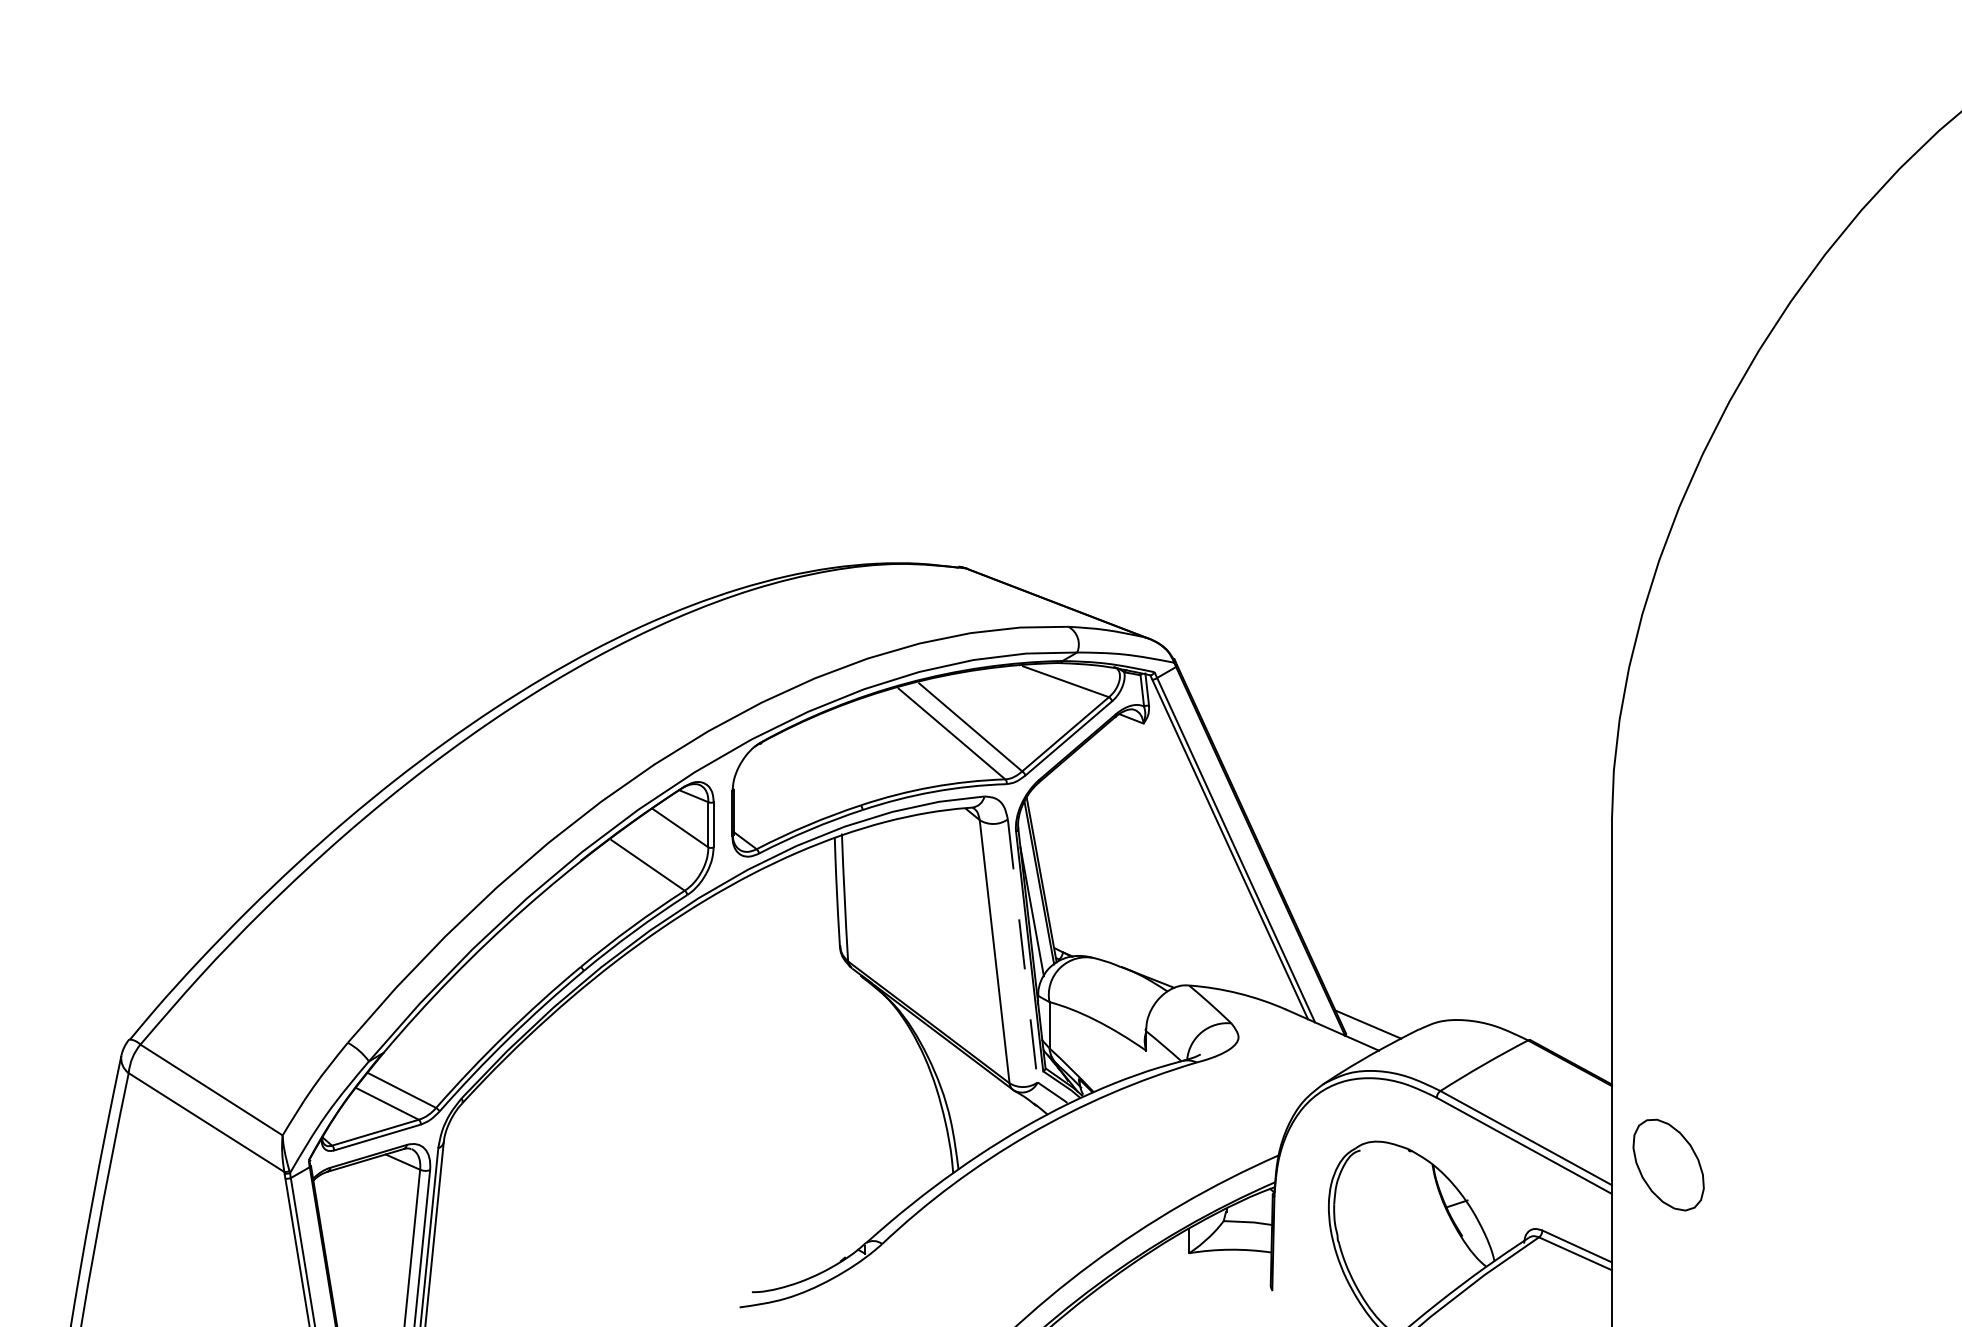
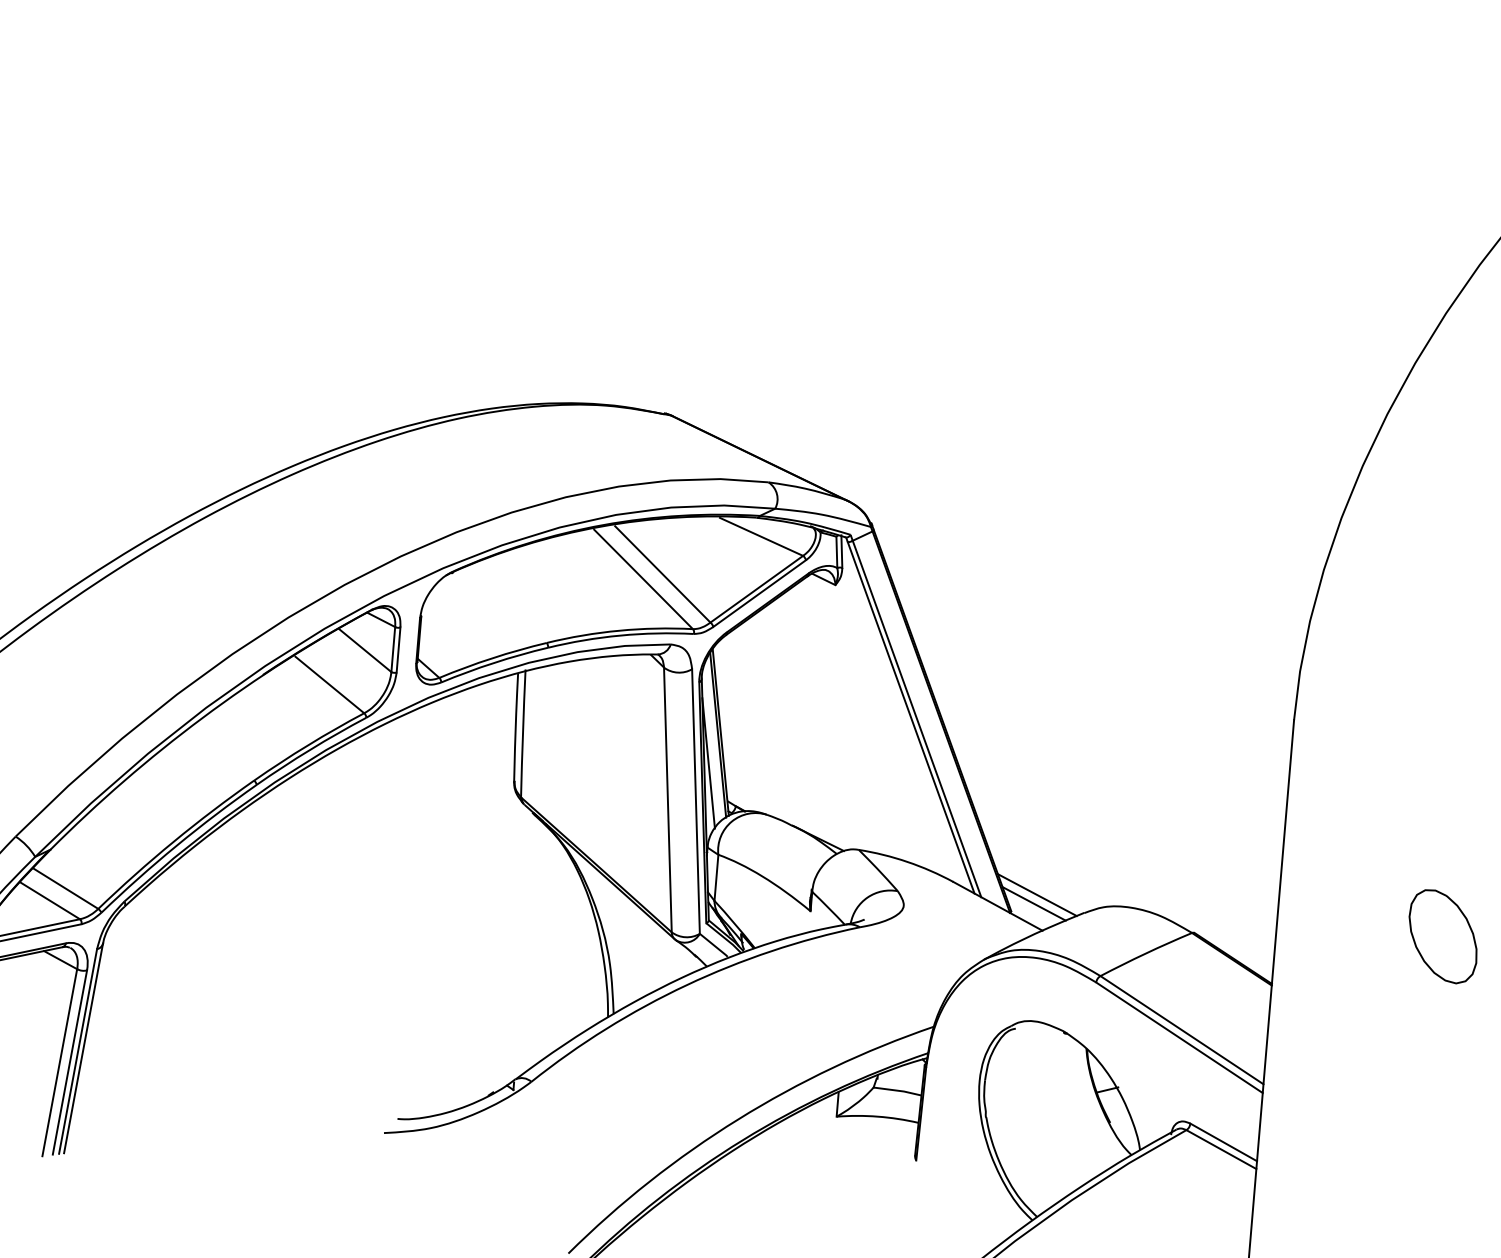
line: (1022, 951) -> (695, 802), dashed -> solid
line: (1370, 1015) -> (1037, 894), added
part: (1668, 1164) -> (1443, 936), moved

